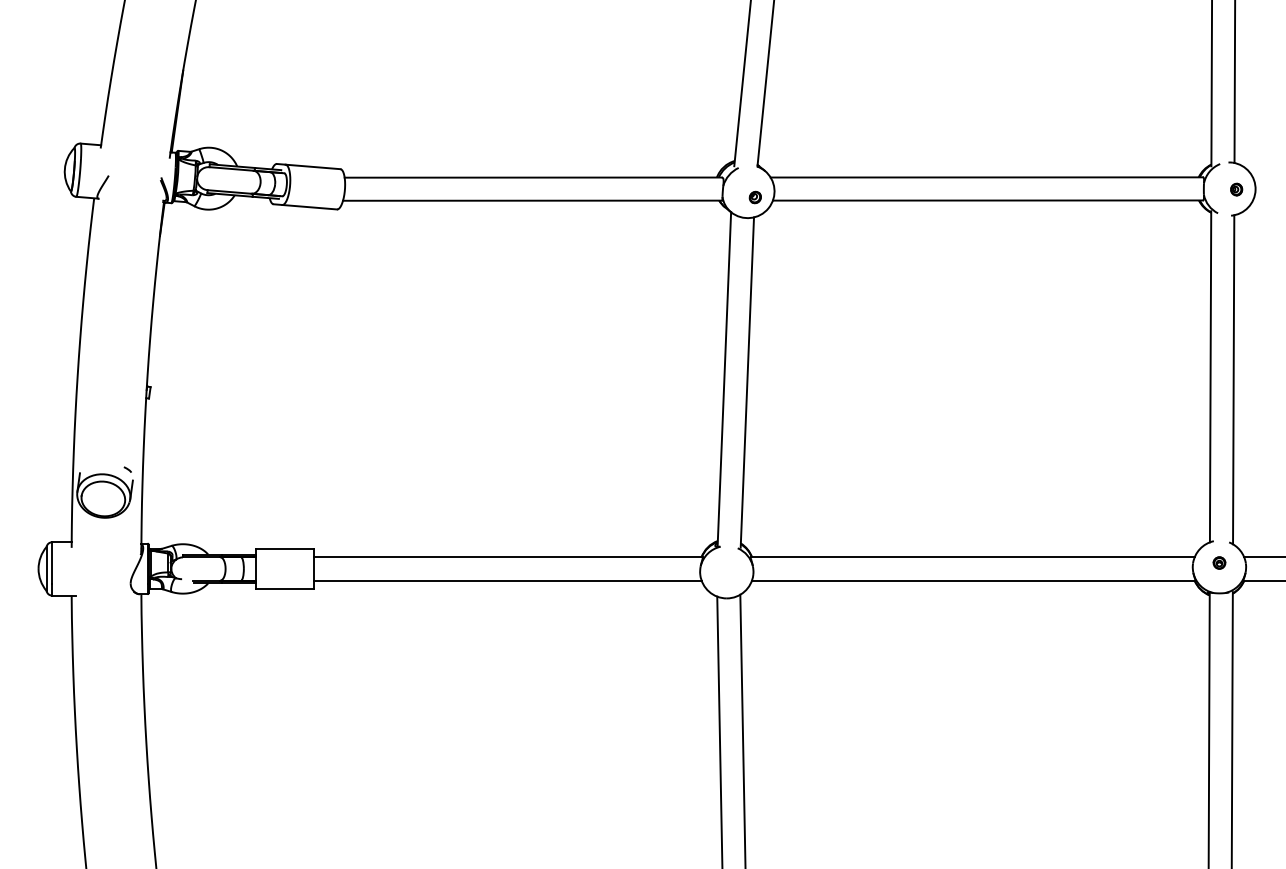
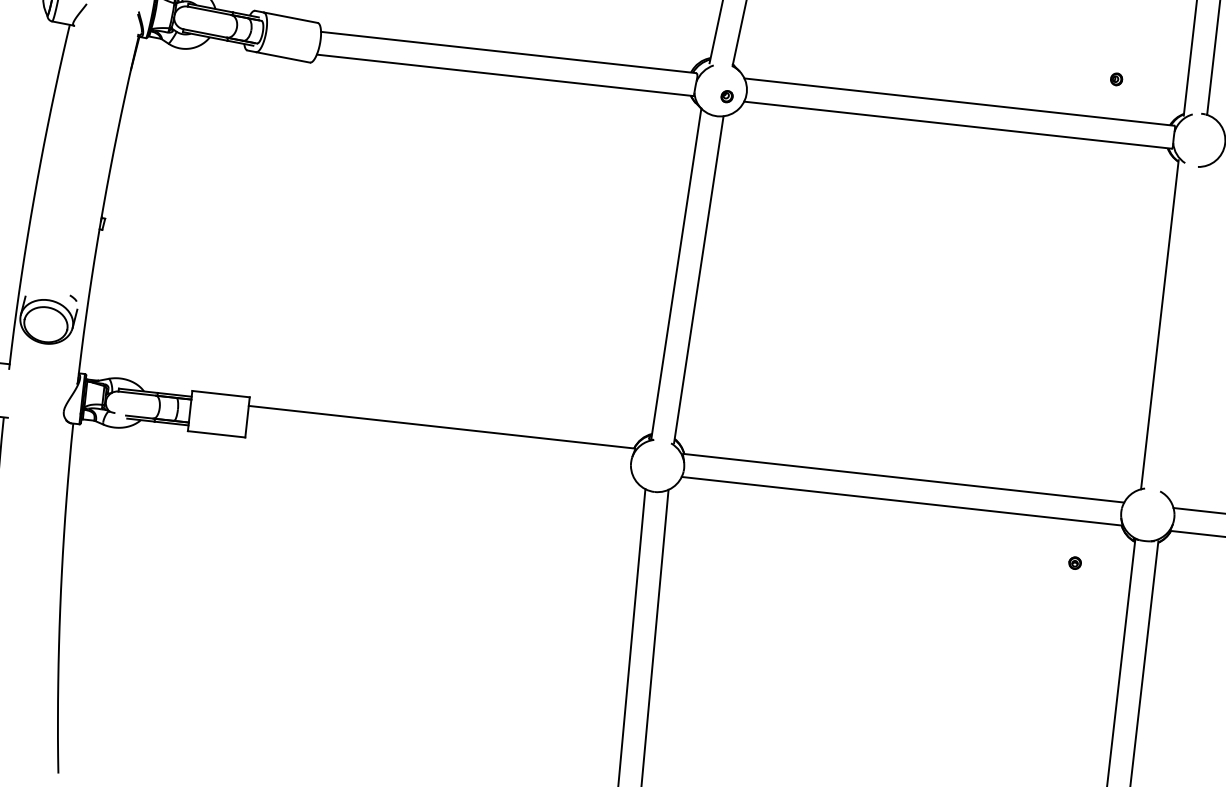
part: (1236, 189) -> (1116, 79), moved
line: (1233, 379) -> (1182, 330), removed
part: (1219, 562) -> (1075, 562), moved
line: (507, 580) -> (438, 450), removed

